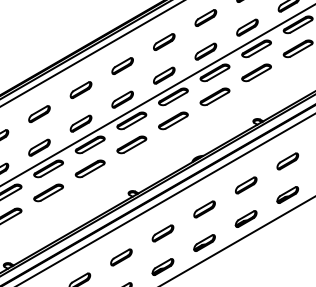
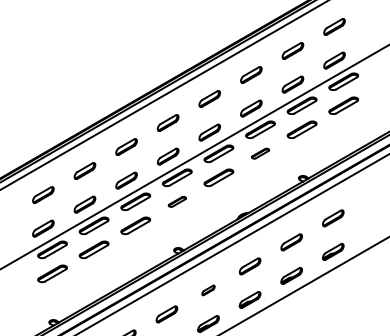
part: (215, 96) -> (260, 153), size x0.6
part: (132, 144) -> (177, 201), size x0.6
part: (163, 233) -> (208, 290), size x0.6

